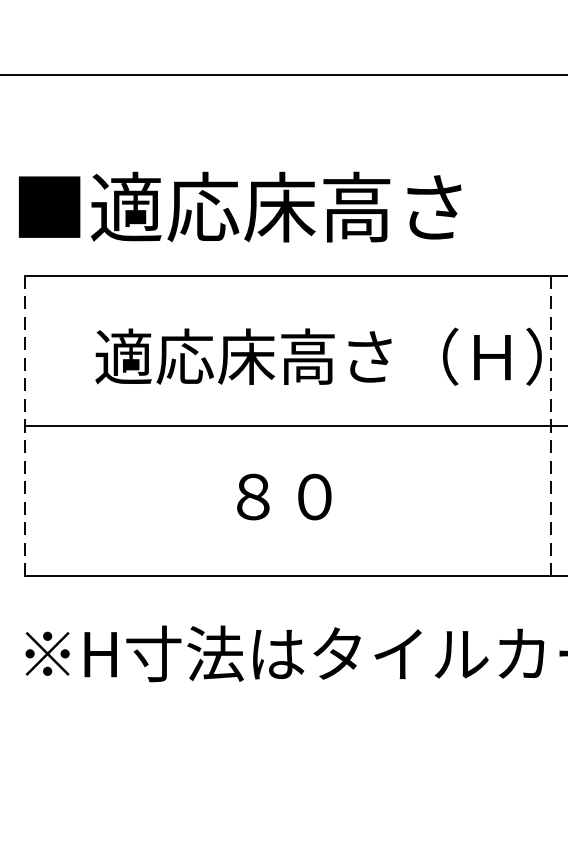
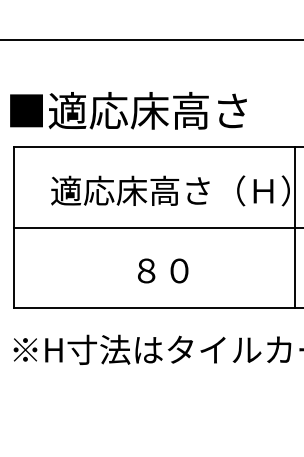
line: (25, 427) -> (13, 228), dashed -> solid
line: (550, 427) -> (294, 228), dashed -> solid
text: (284, 496) -> (163, 270), moved

